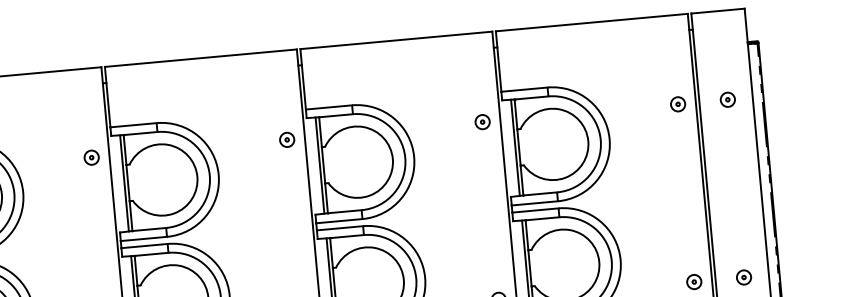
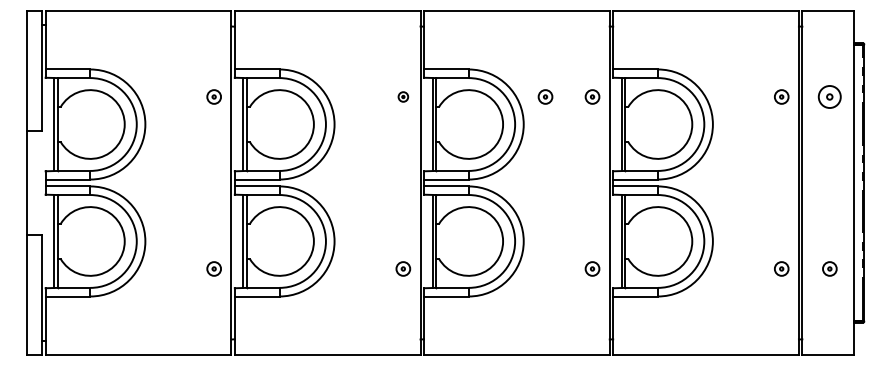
part: (727, 99) -> (829, 96), size x1.6
part: (434, 126) -> (545, 96), added
part: (287, 139) -> (403, 96), size x0.7

